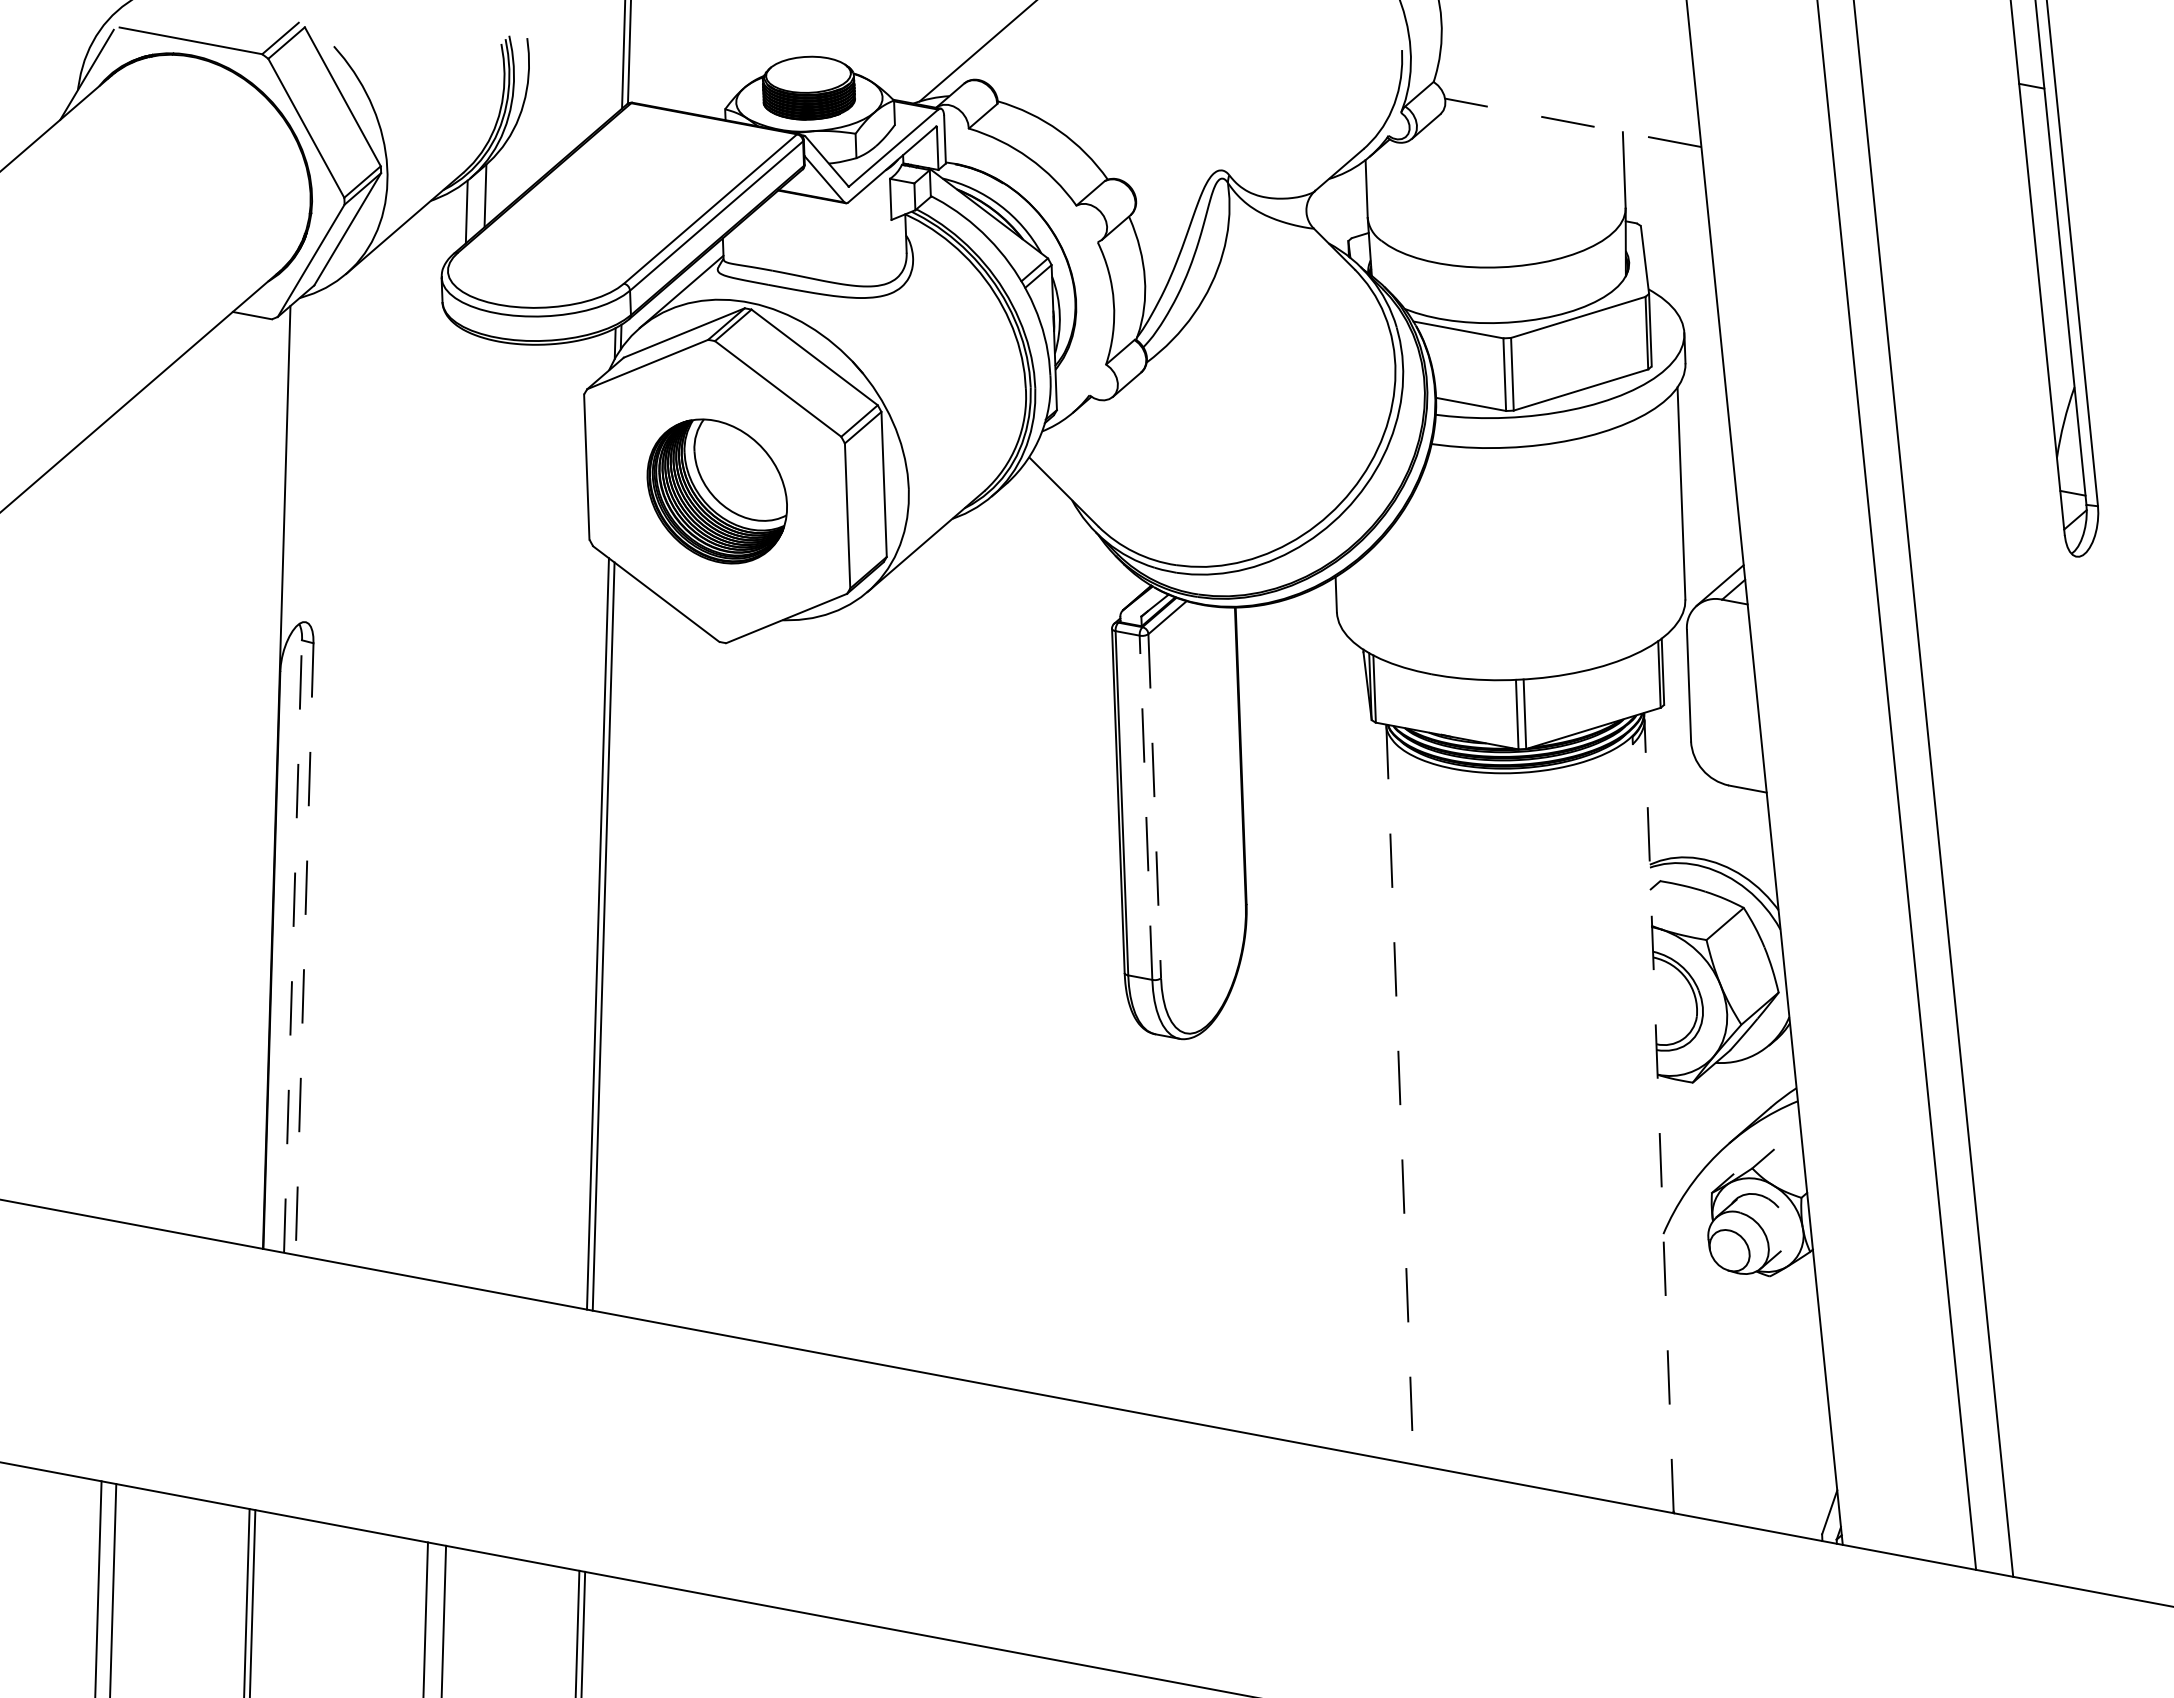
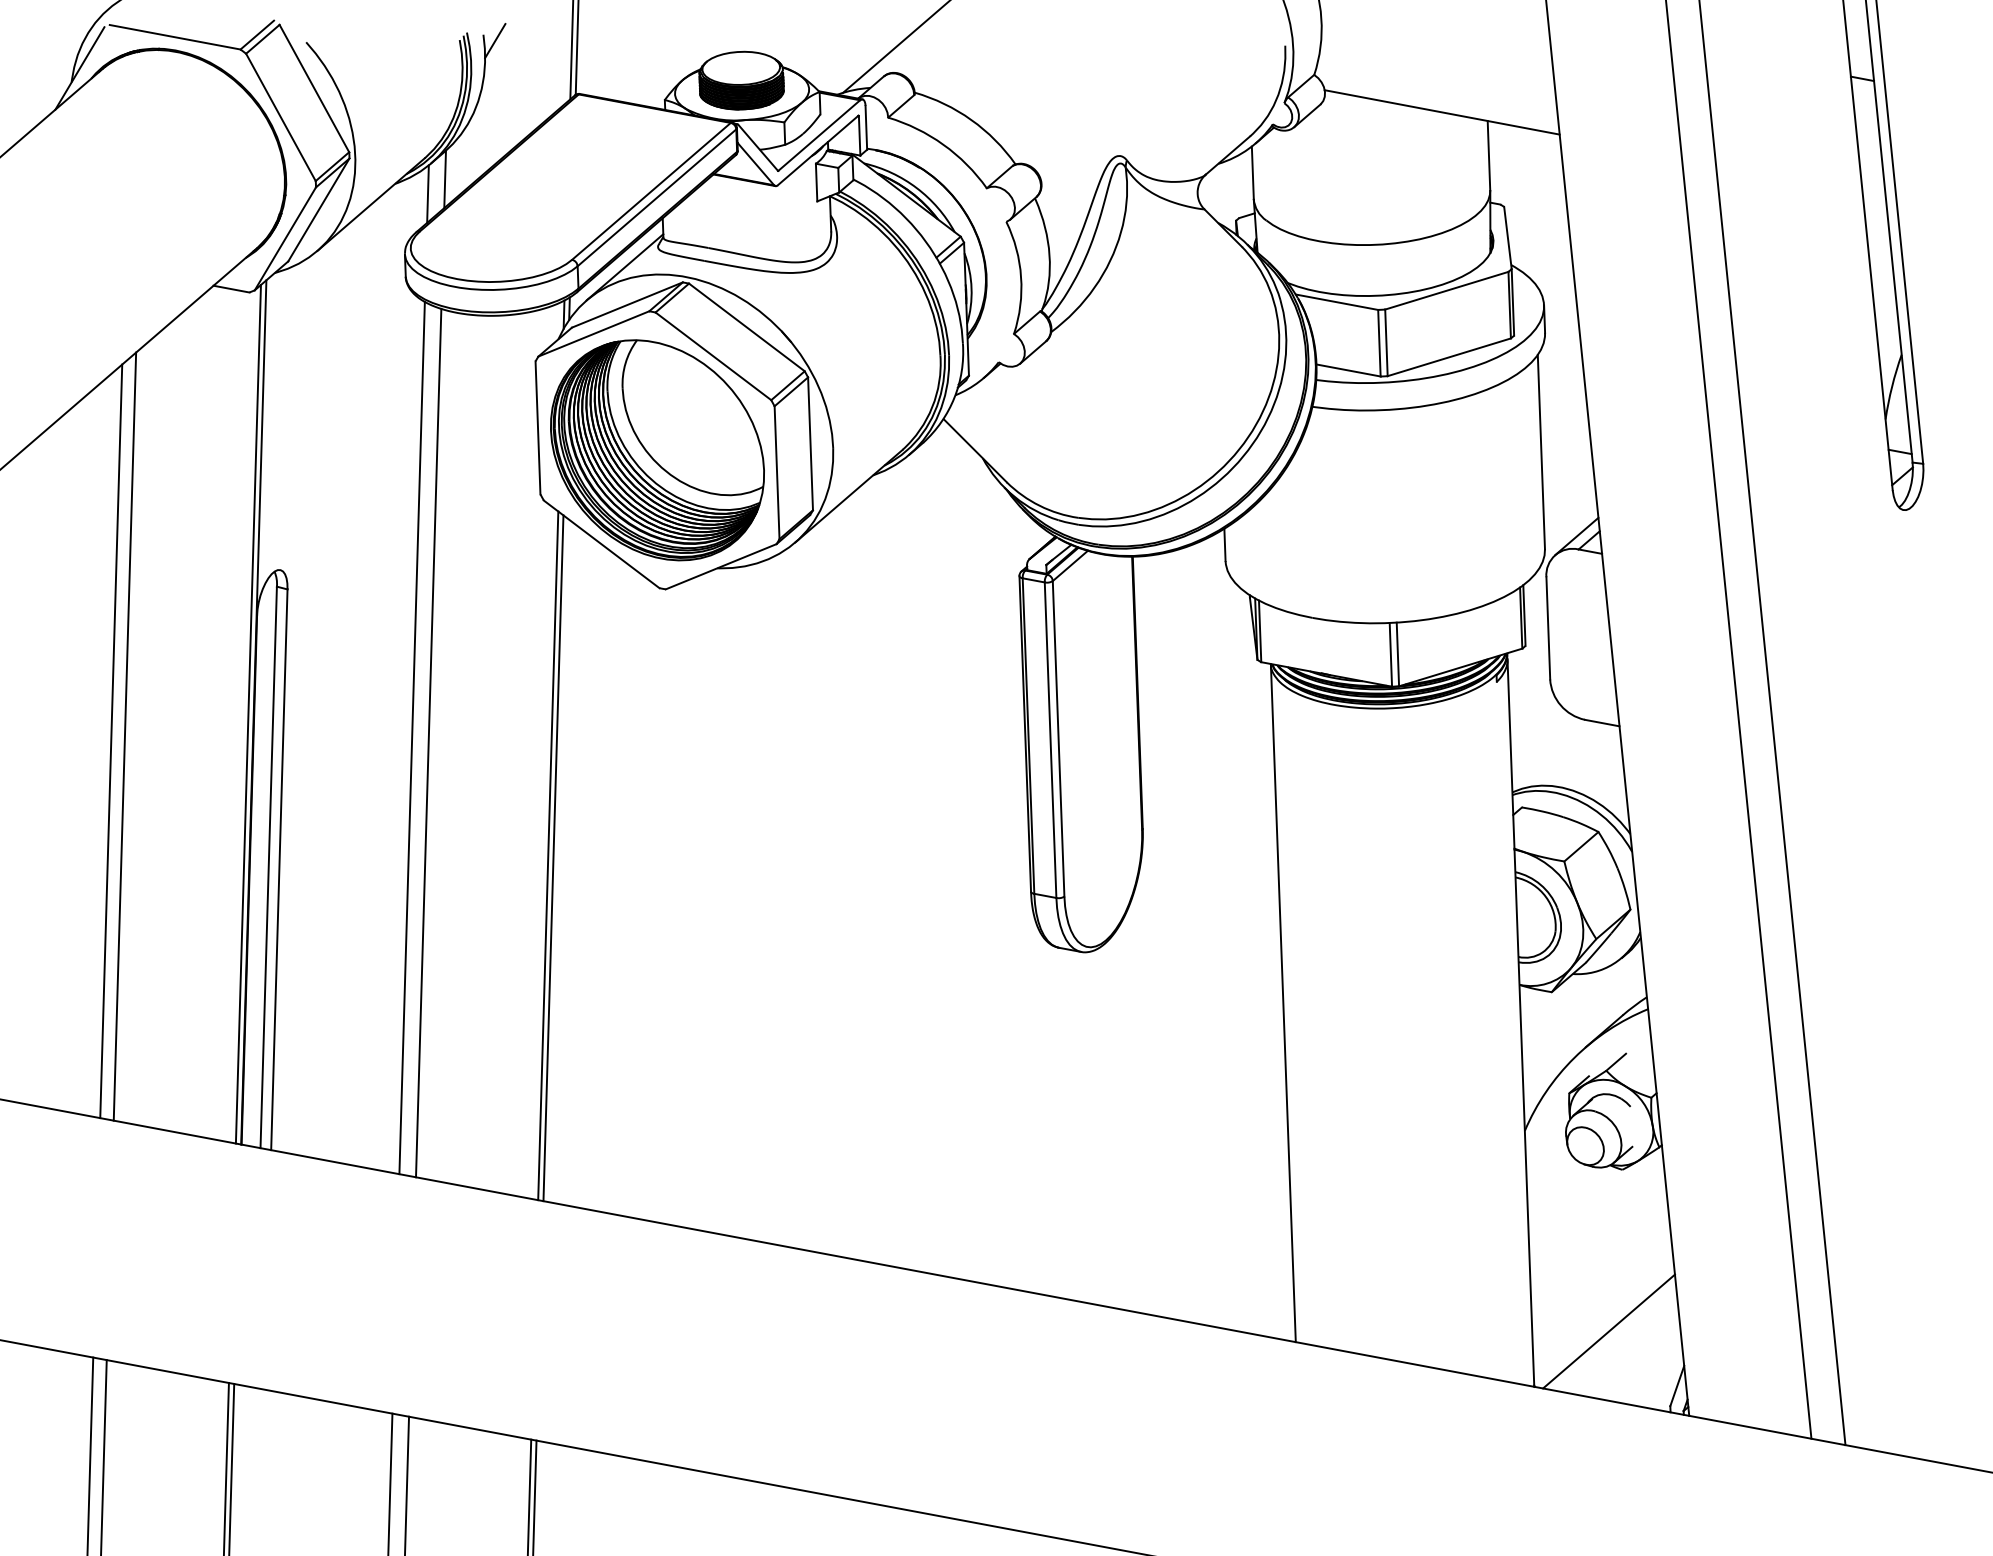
line: (540, 44) -> (495, 40), added
line: (1572, 122) -> (1441, 112), dashed -> solid
part: (717, 491) -> (657, 450), size x1.67
line: (270, 779) -> (248, 714), added
line: (135, 803) -> (124, 736), added
line: (449, 805) -> (412, 738), added
line: (1154, 806) -> (1058, 739), dashed -> solid
line: (1145, 807) -> (1050, 739), dashed -> solid
line: (121, 808) -> (111, 740), added
line: (467, 810) -> (428, 742), added
line: (293, 946) -> (269, 867), dashed -> solid
line: (304, 949) -> (279, 870), dashed -> solid
line: (1399, 1095) -> (1282, 1003), dashed -> solid
line: (1659, 1115) -> (1521, 1022), dashed -> solid
line: (1755, 1452) -> (1609, 1331), added

